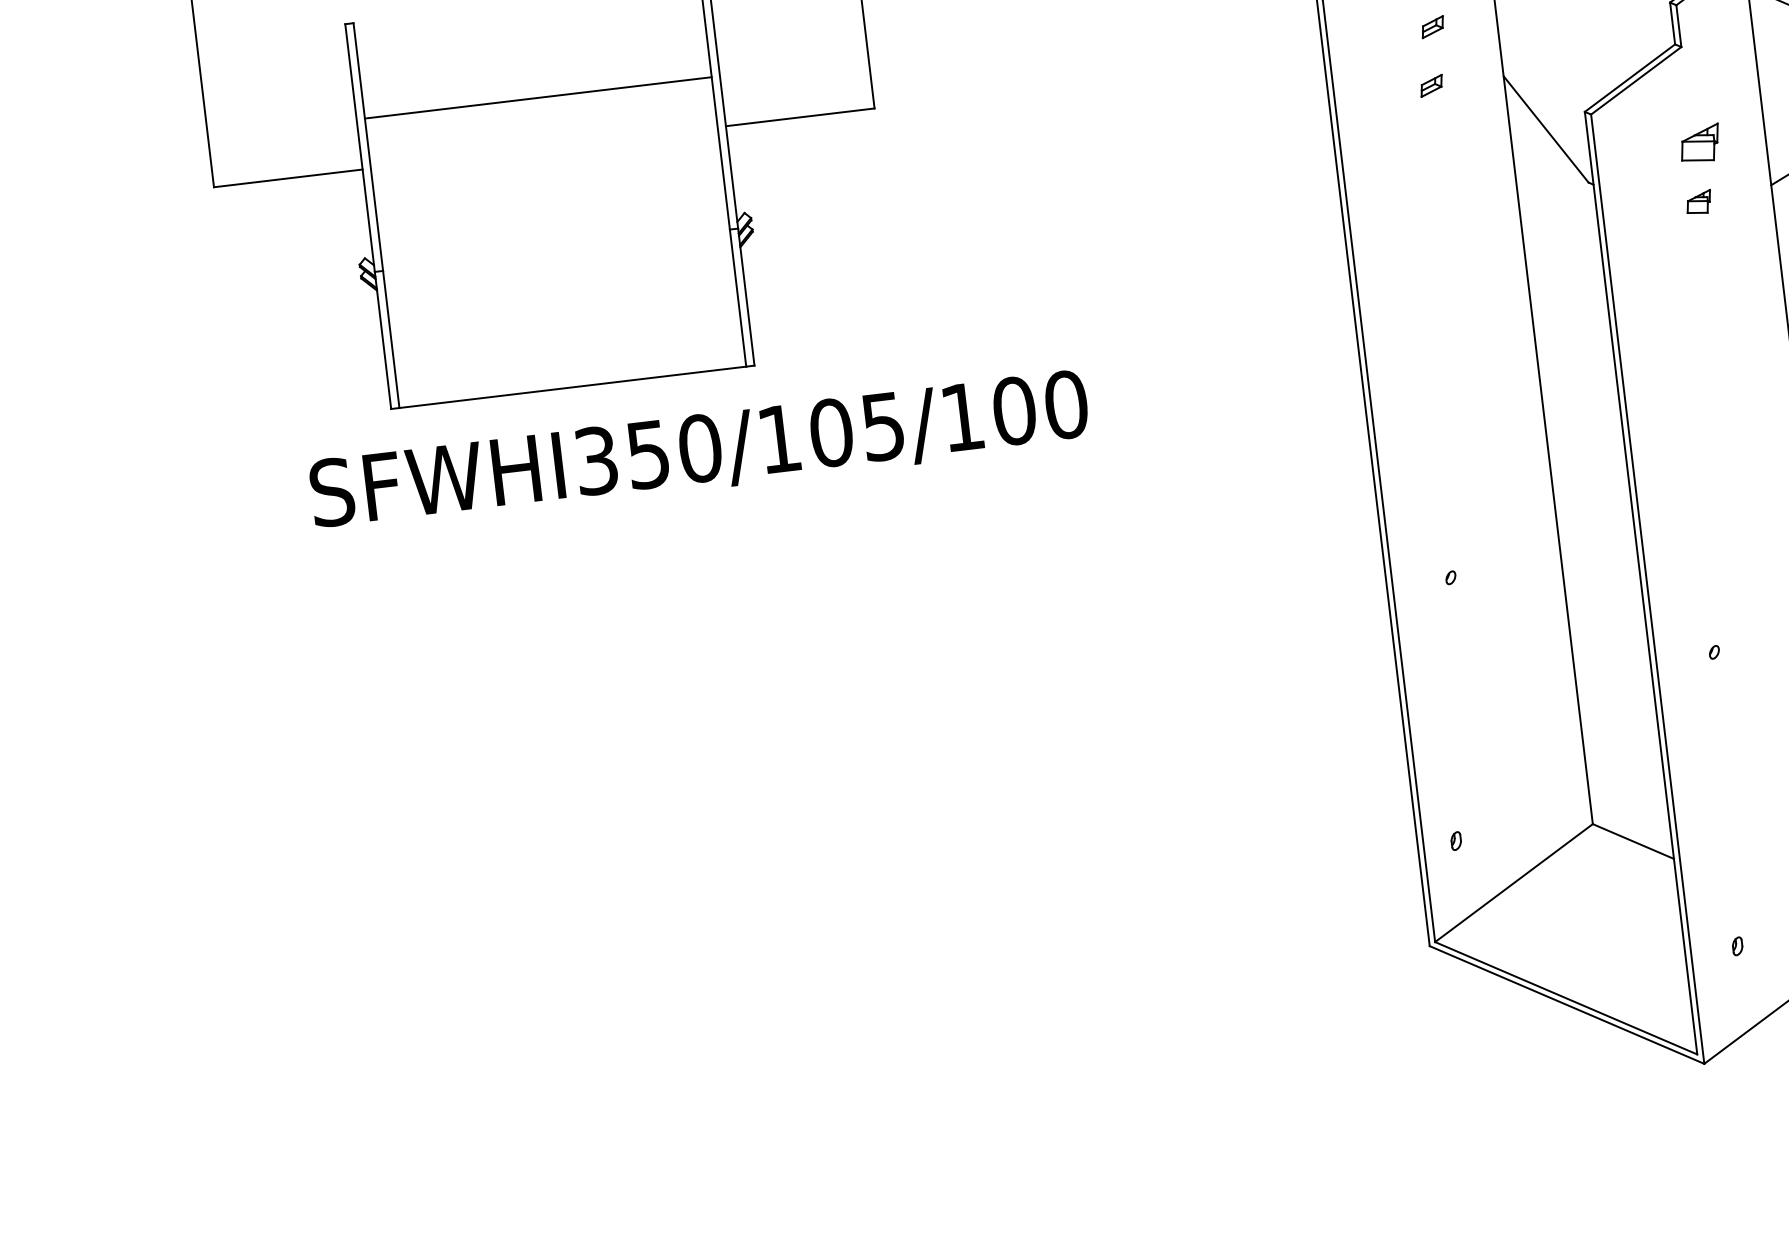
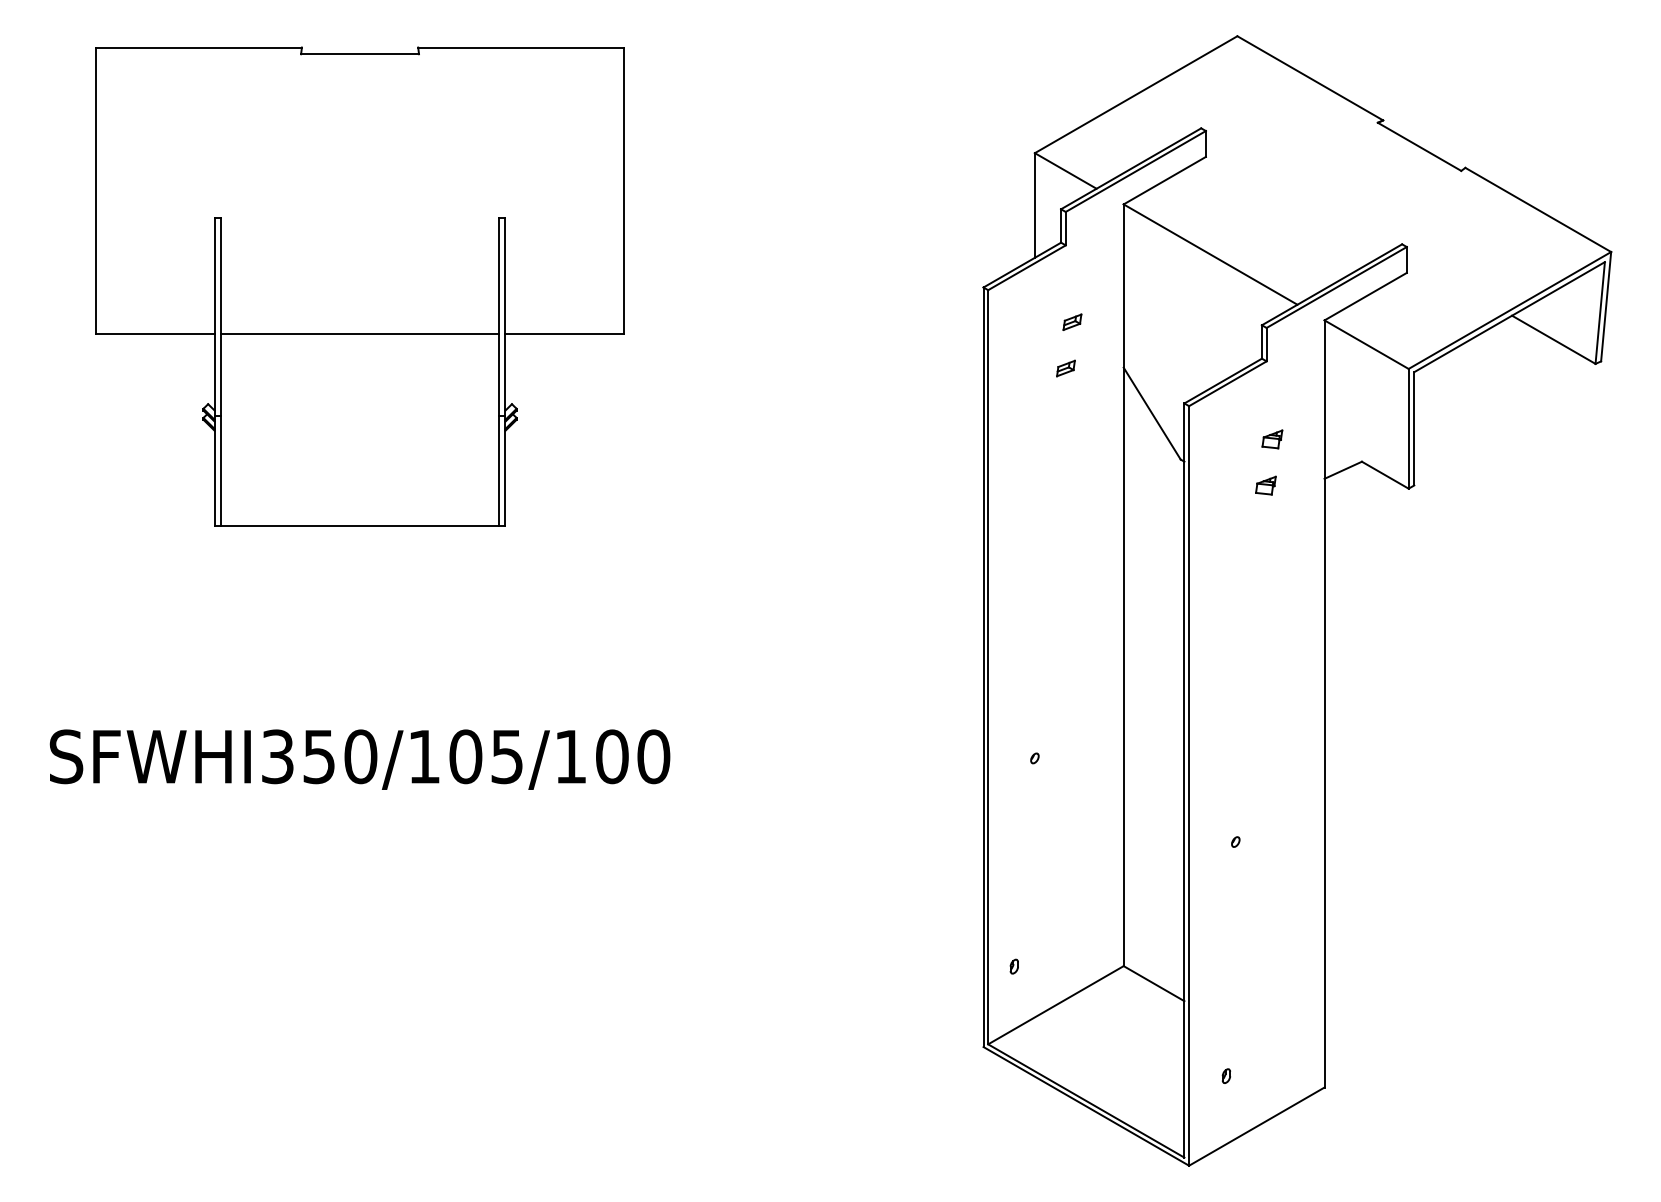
line: (537, 97) -> (359, 333), moved
part: (1700, 143) -> (1272, 439), size x0.62
text: (698, 452) -> (359, 759), moved

